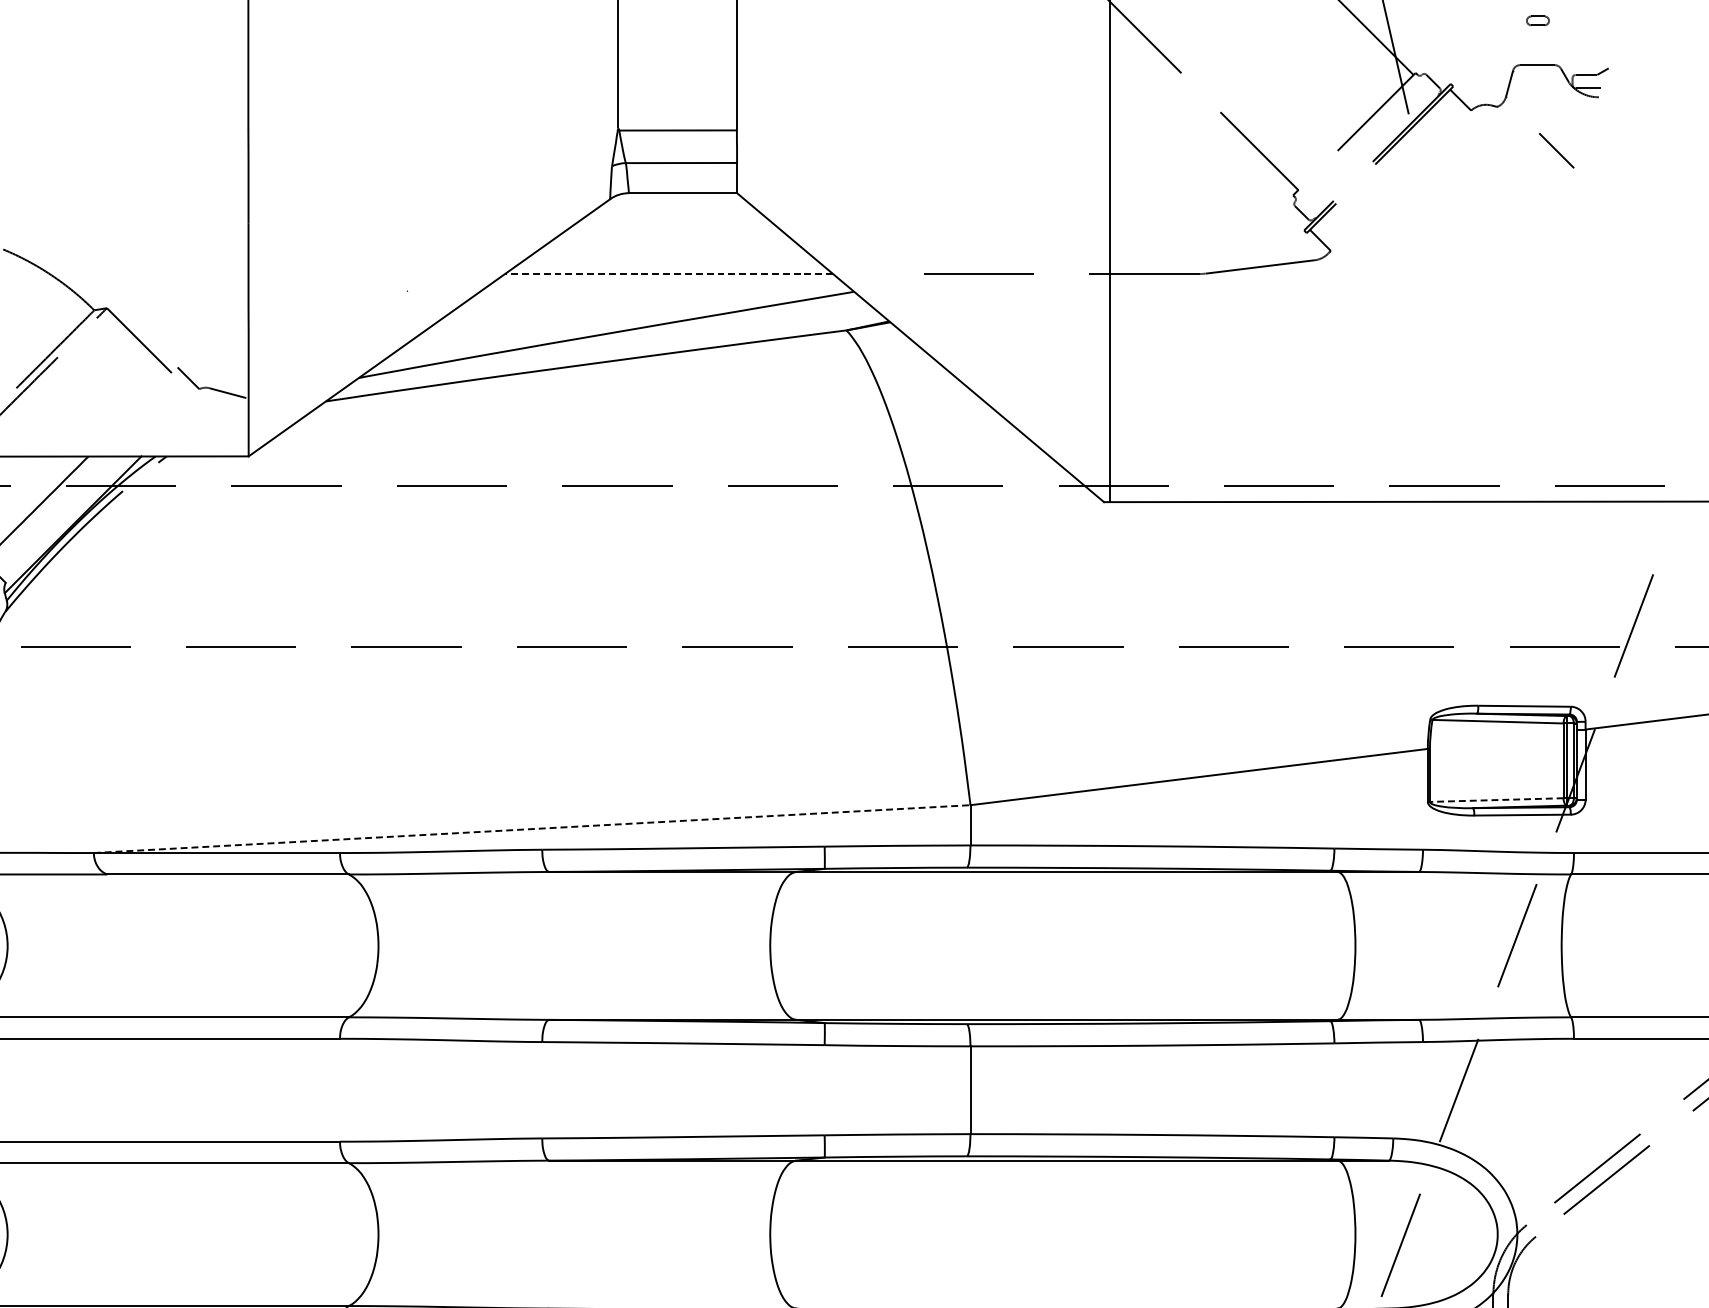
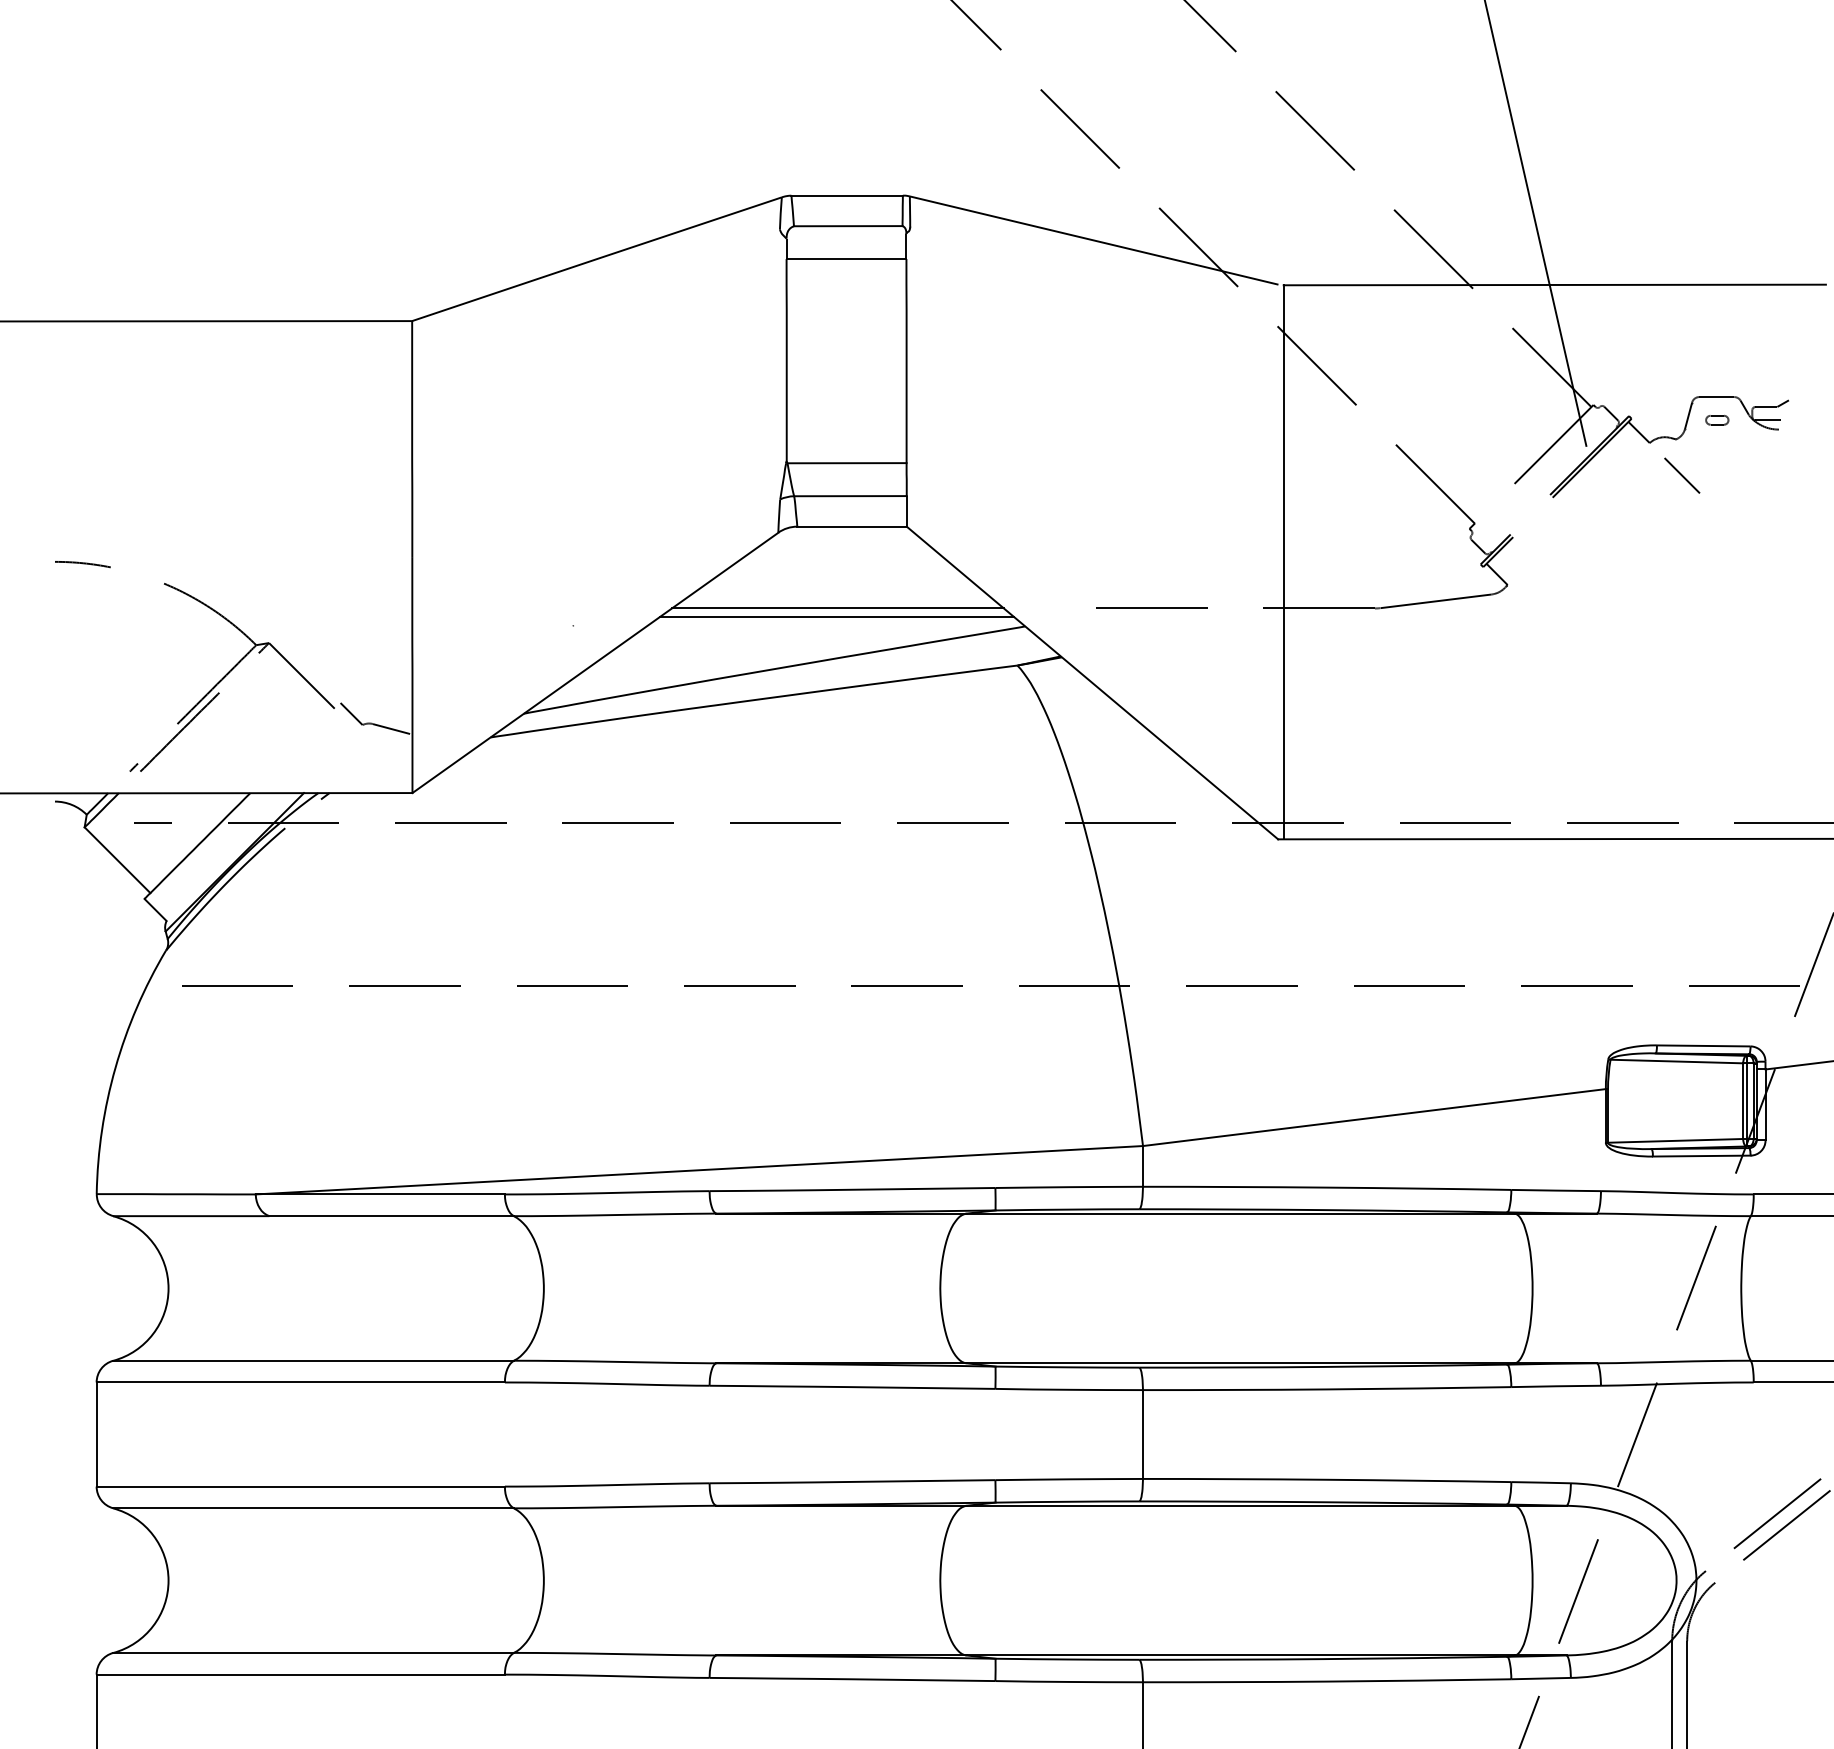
part: (1538, 20) -> (1717, 419), moved
line: (1556, 150) -> (1682, 475), moved
line: (668, 274) -> (837, 608), dashed -> solid
line: (667, 281) -> (836, 616), added
line: (1496, 799) -> (1675, 1140), dashed -> solid
line: (532, 829) -> (699, 1170), dashed -> solid

